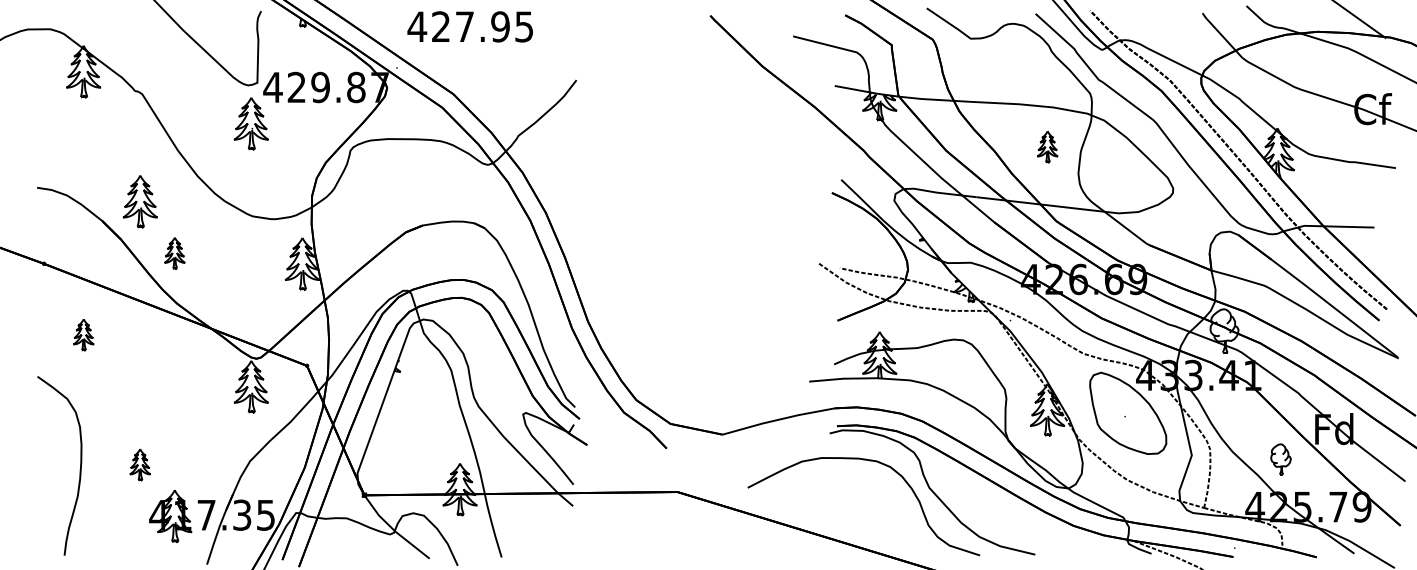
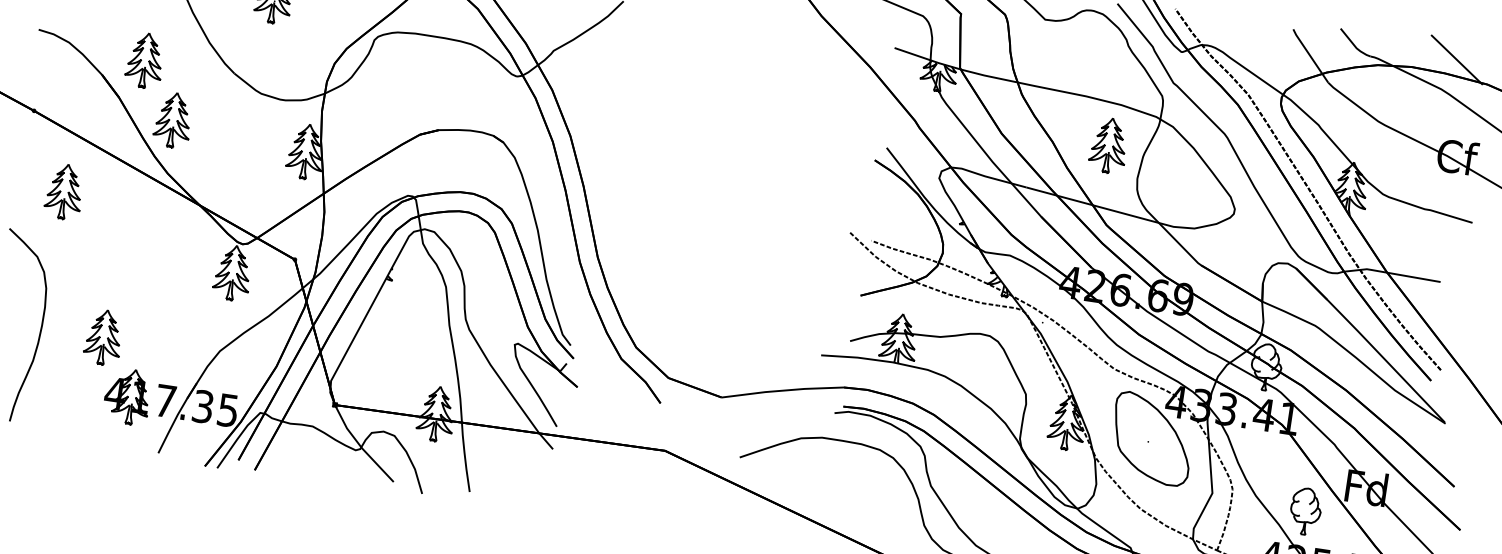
part: (1047, 146) -> (1109, 145), size x1.67
part: (174, 253) -> (173, 120), size x1.67
part: (83, 334) -> (64, 191), size x1.67
part: (1280, 459) -> (1305, 511), size x1.43
part: (139, 464) -> (102, 337), size x1.67

